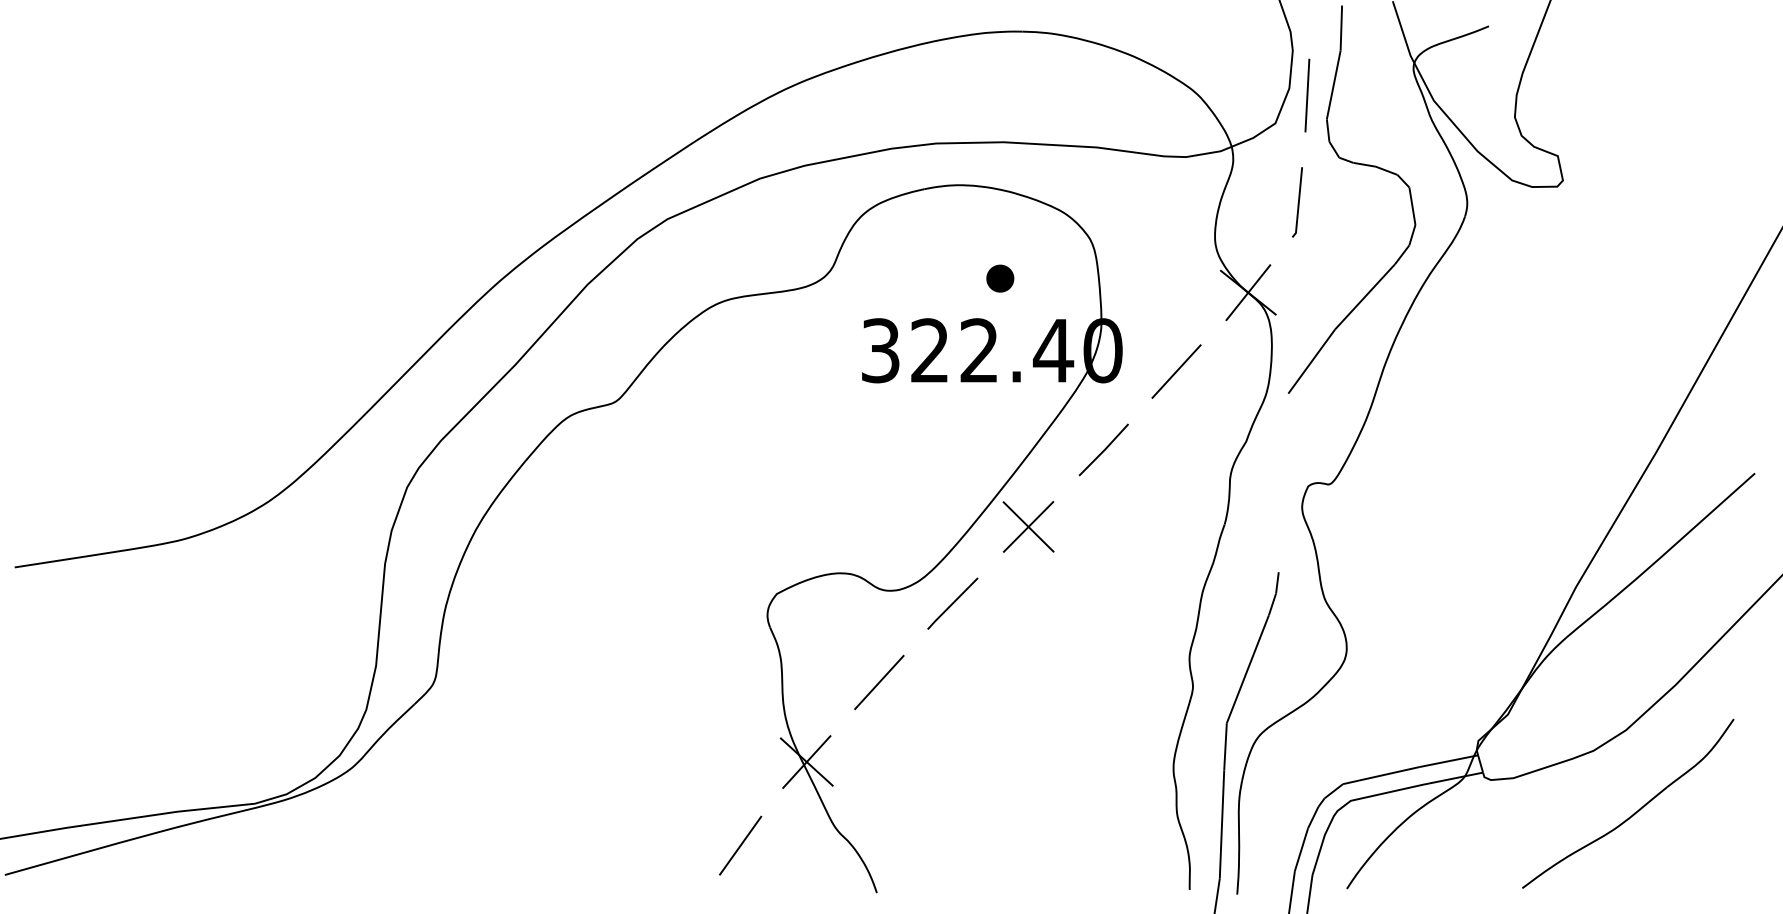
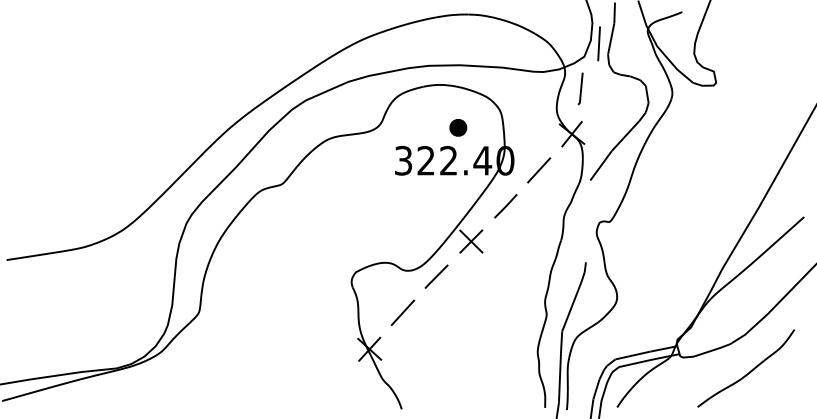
line: (1297, 201) -> (580, 88), moved
part: (1000, 278) -> (458, 127), size x1.4
line: (738, 845) -> (338, 387), removed

